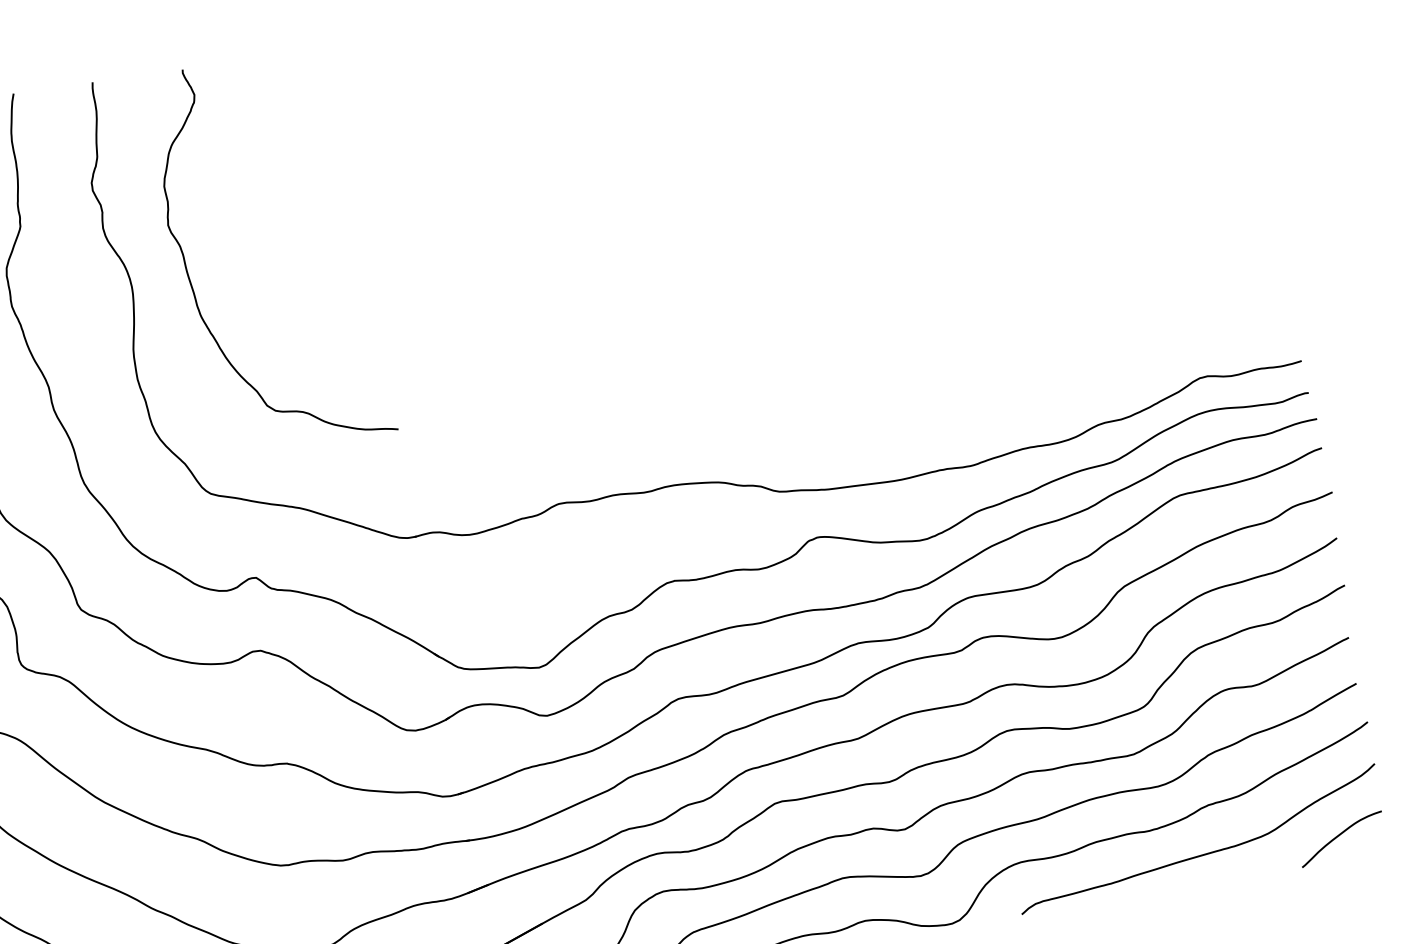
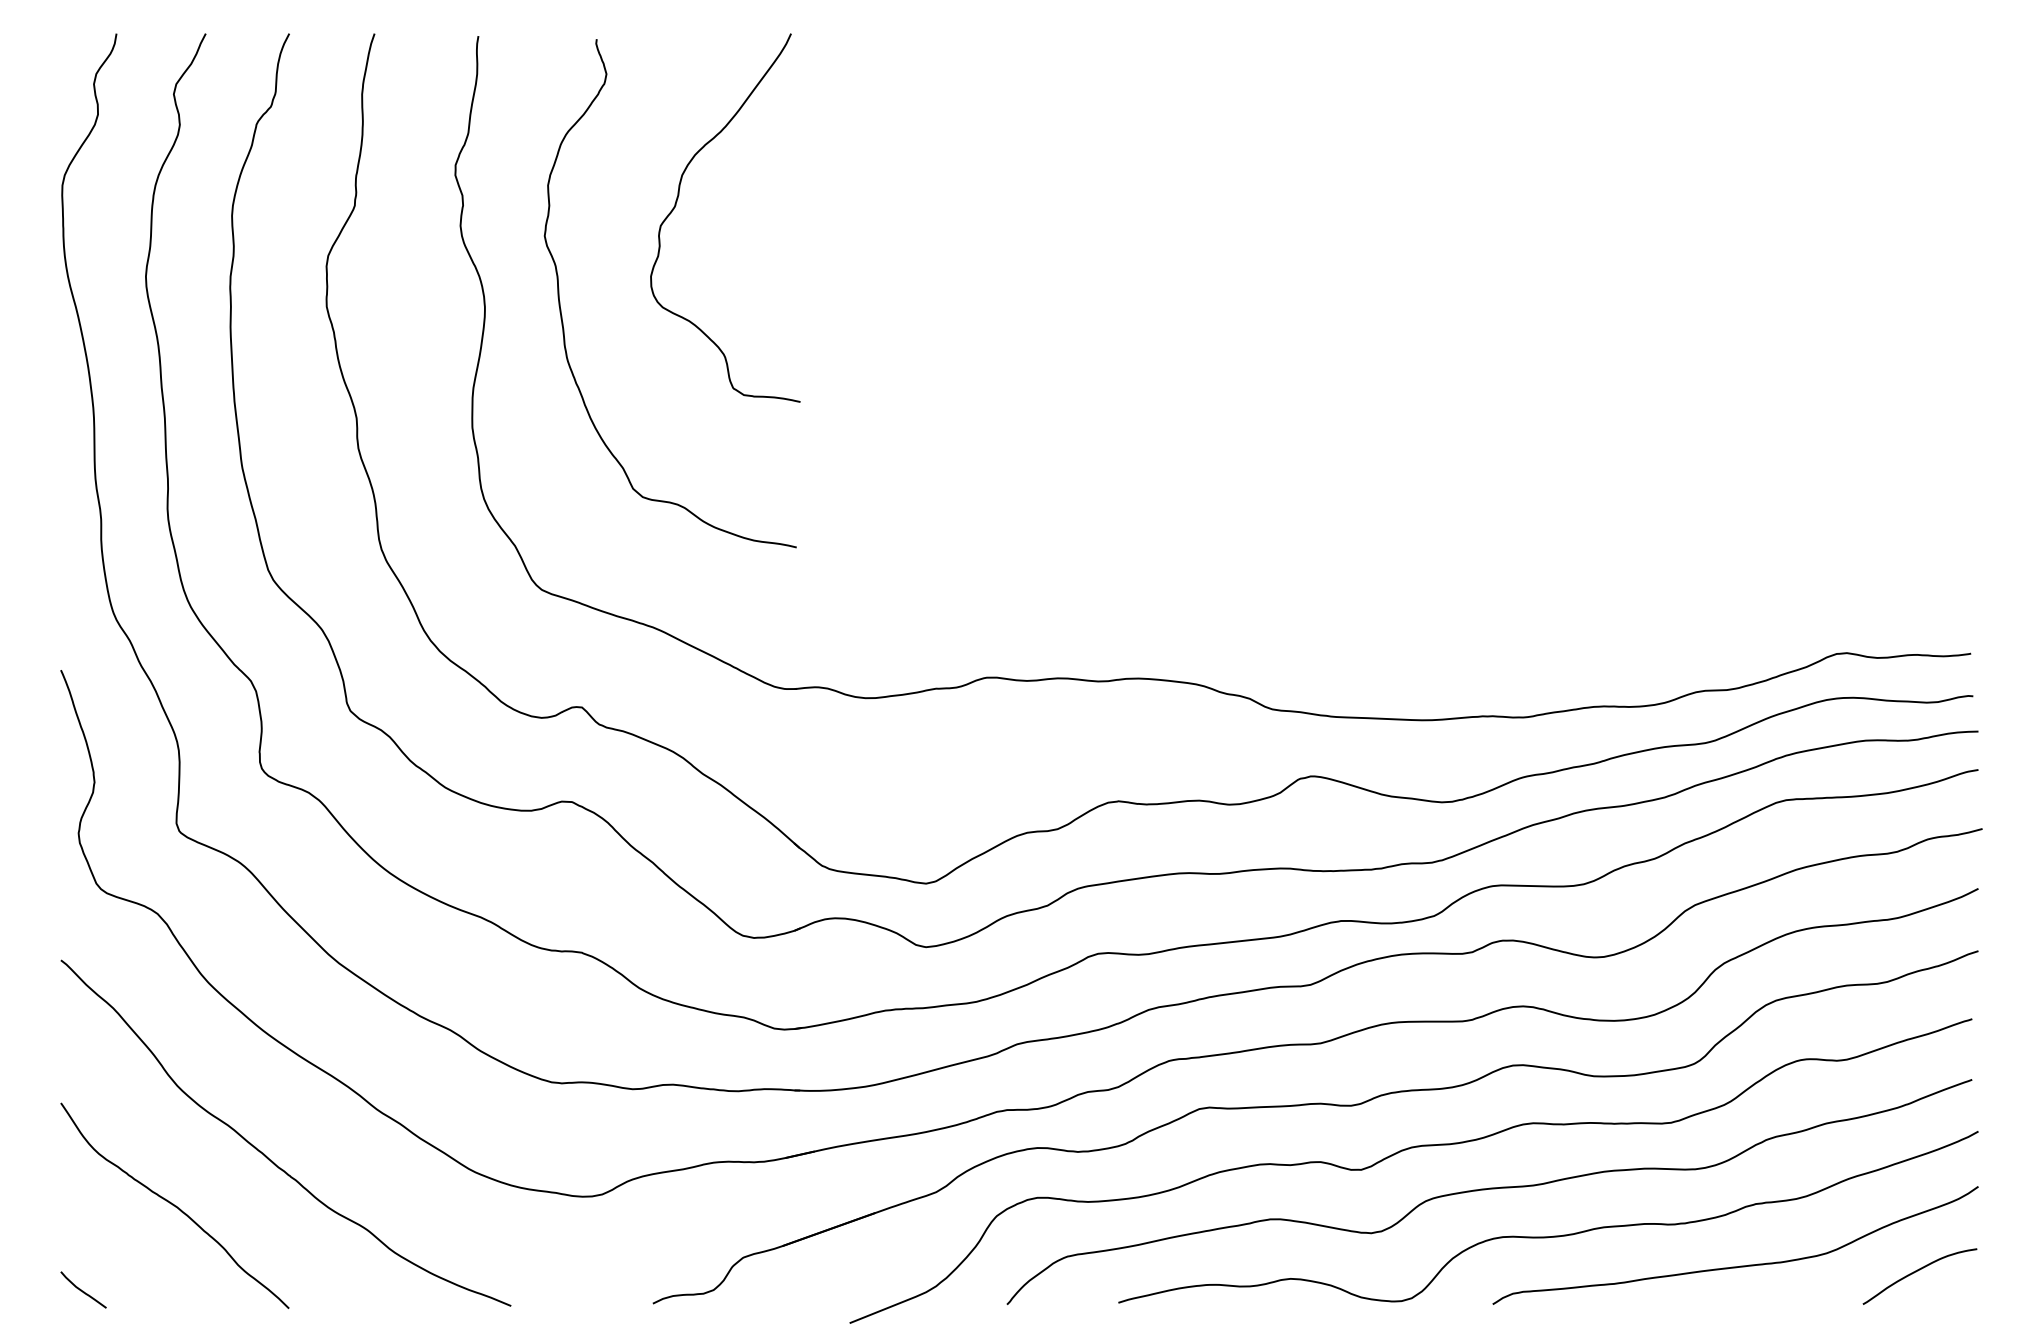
curve: (264, 185) -> (676, 205), added

